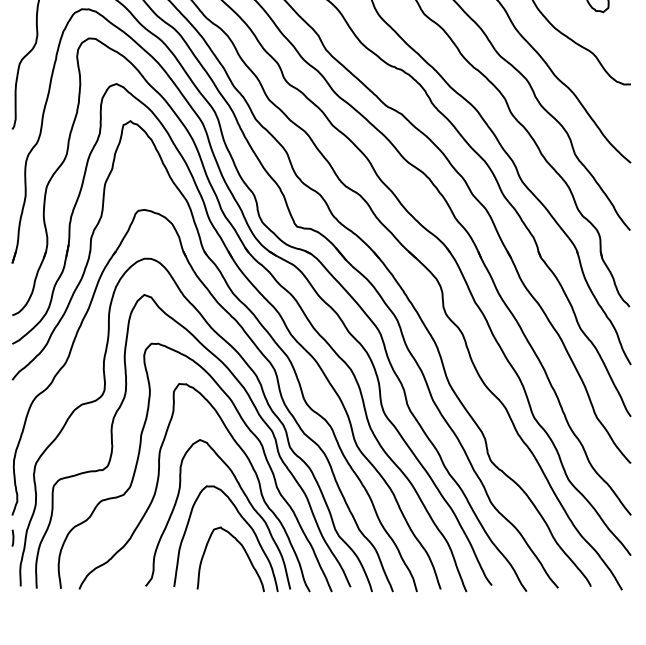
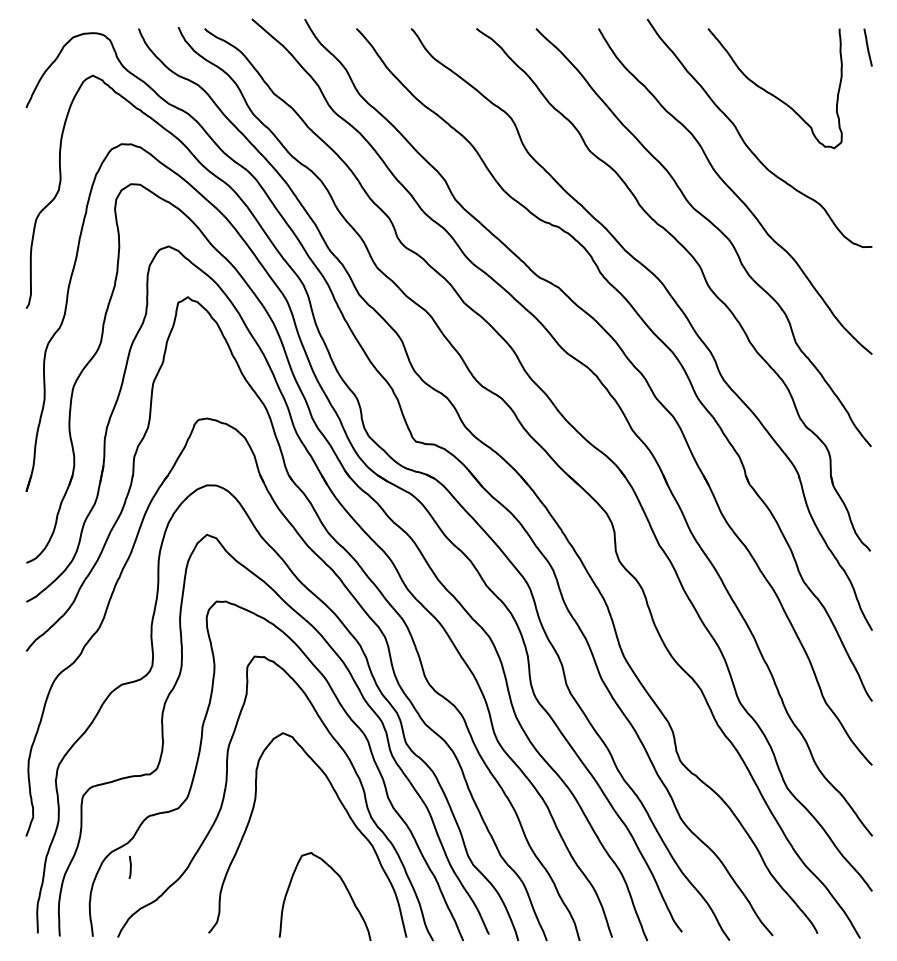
curve: (243, 519) -> (342, 842), removed
line: (13, 537) -> (130, 866), moved

